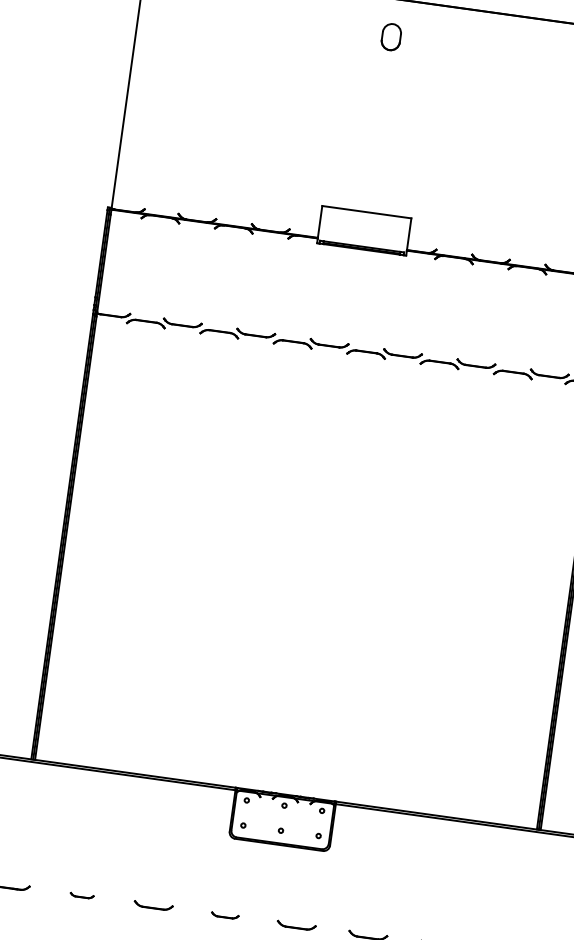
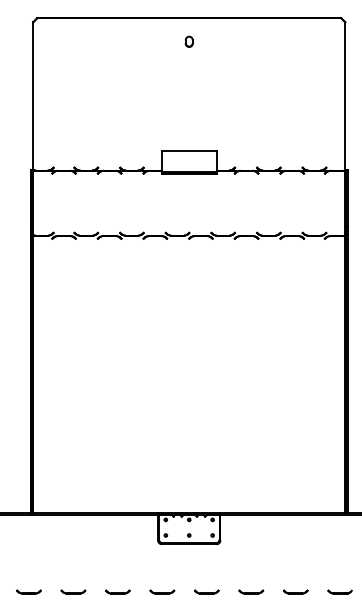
part: (390, 36) -> (188, 41), size x0.62
part: (82, 895) -> (73, 591), size x1.67
part: (225, 914) -> (162, 591), size x1.43

